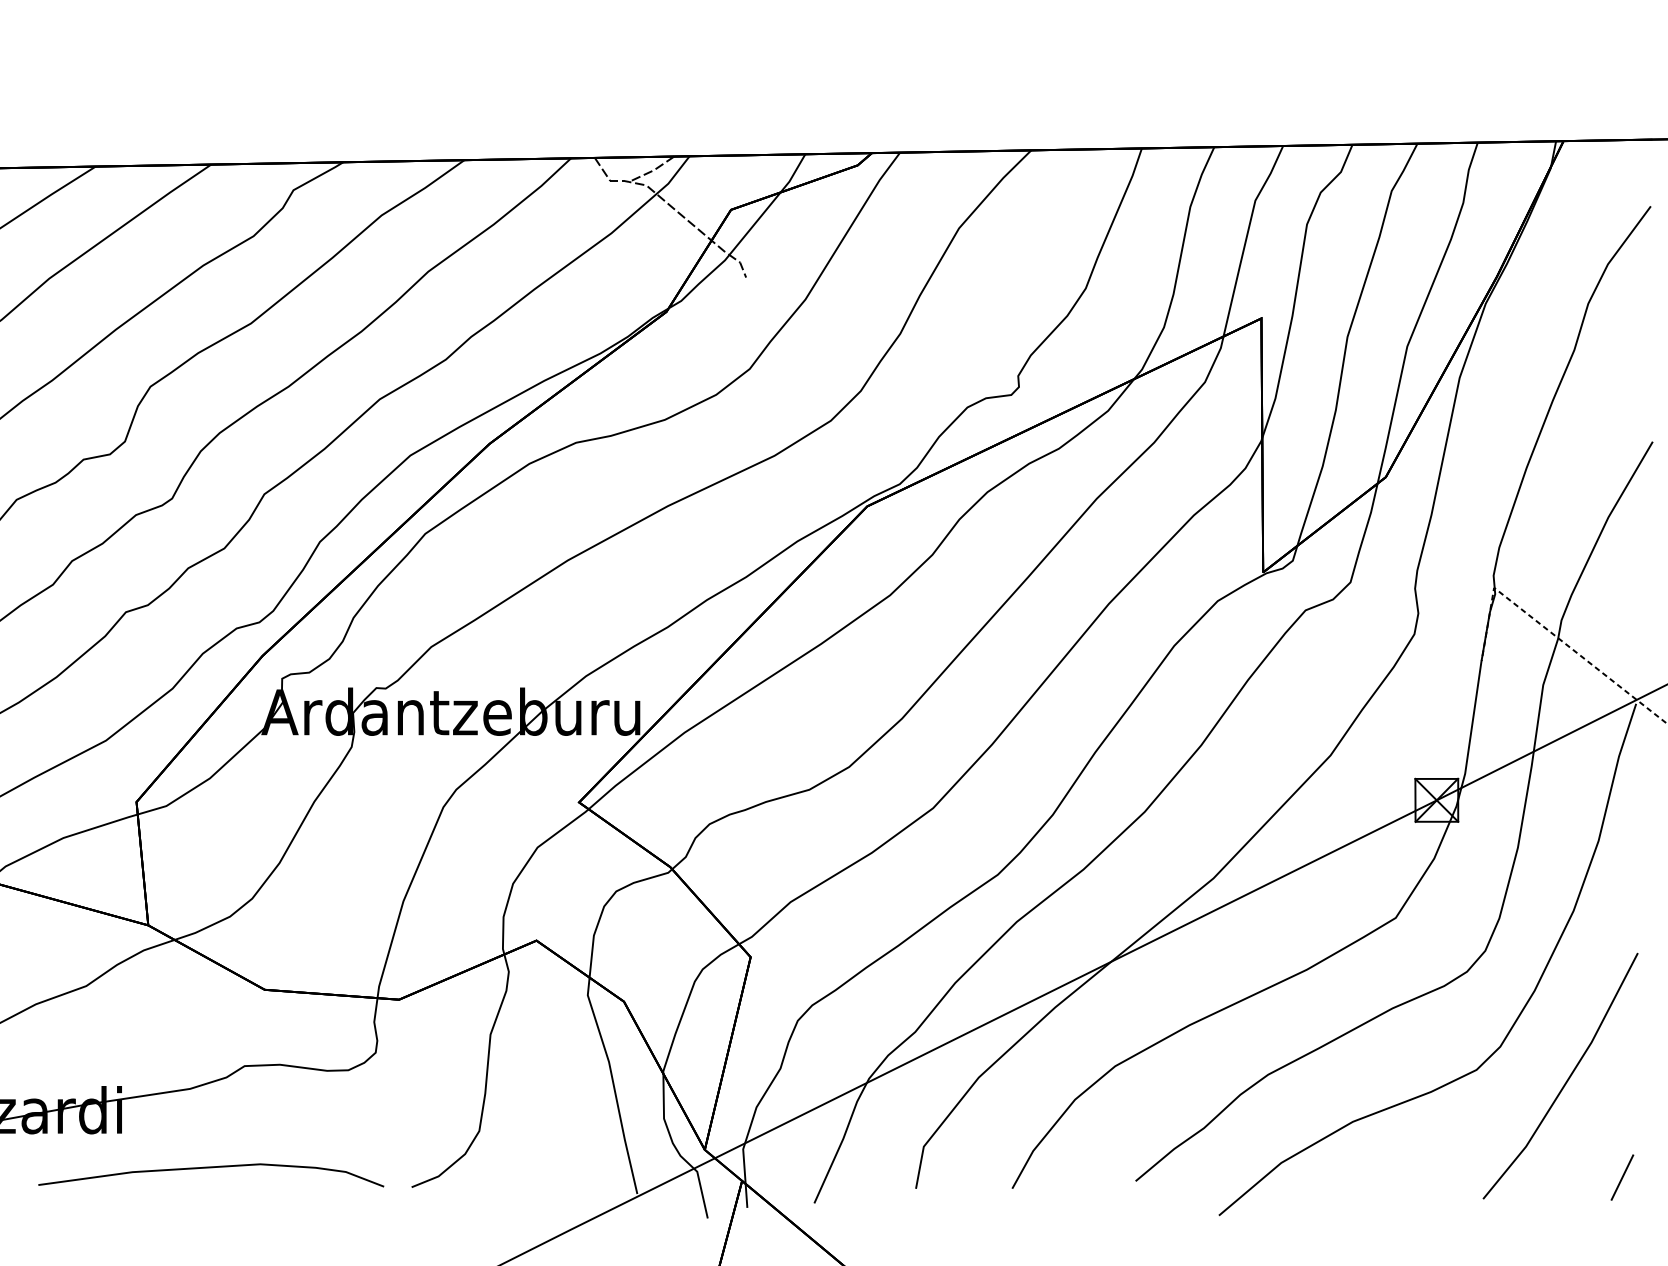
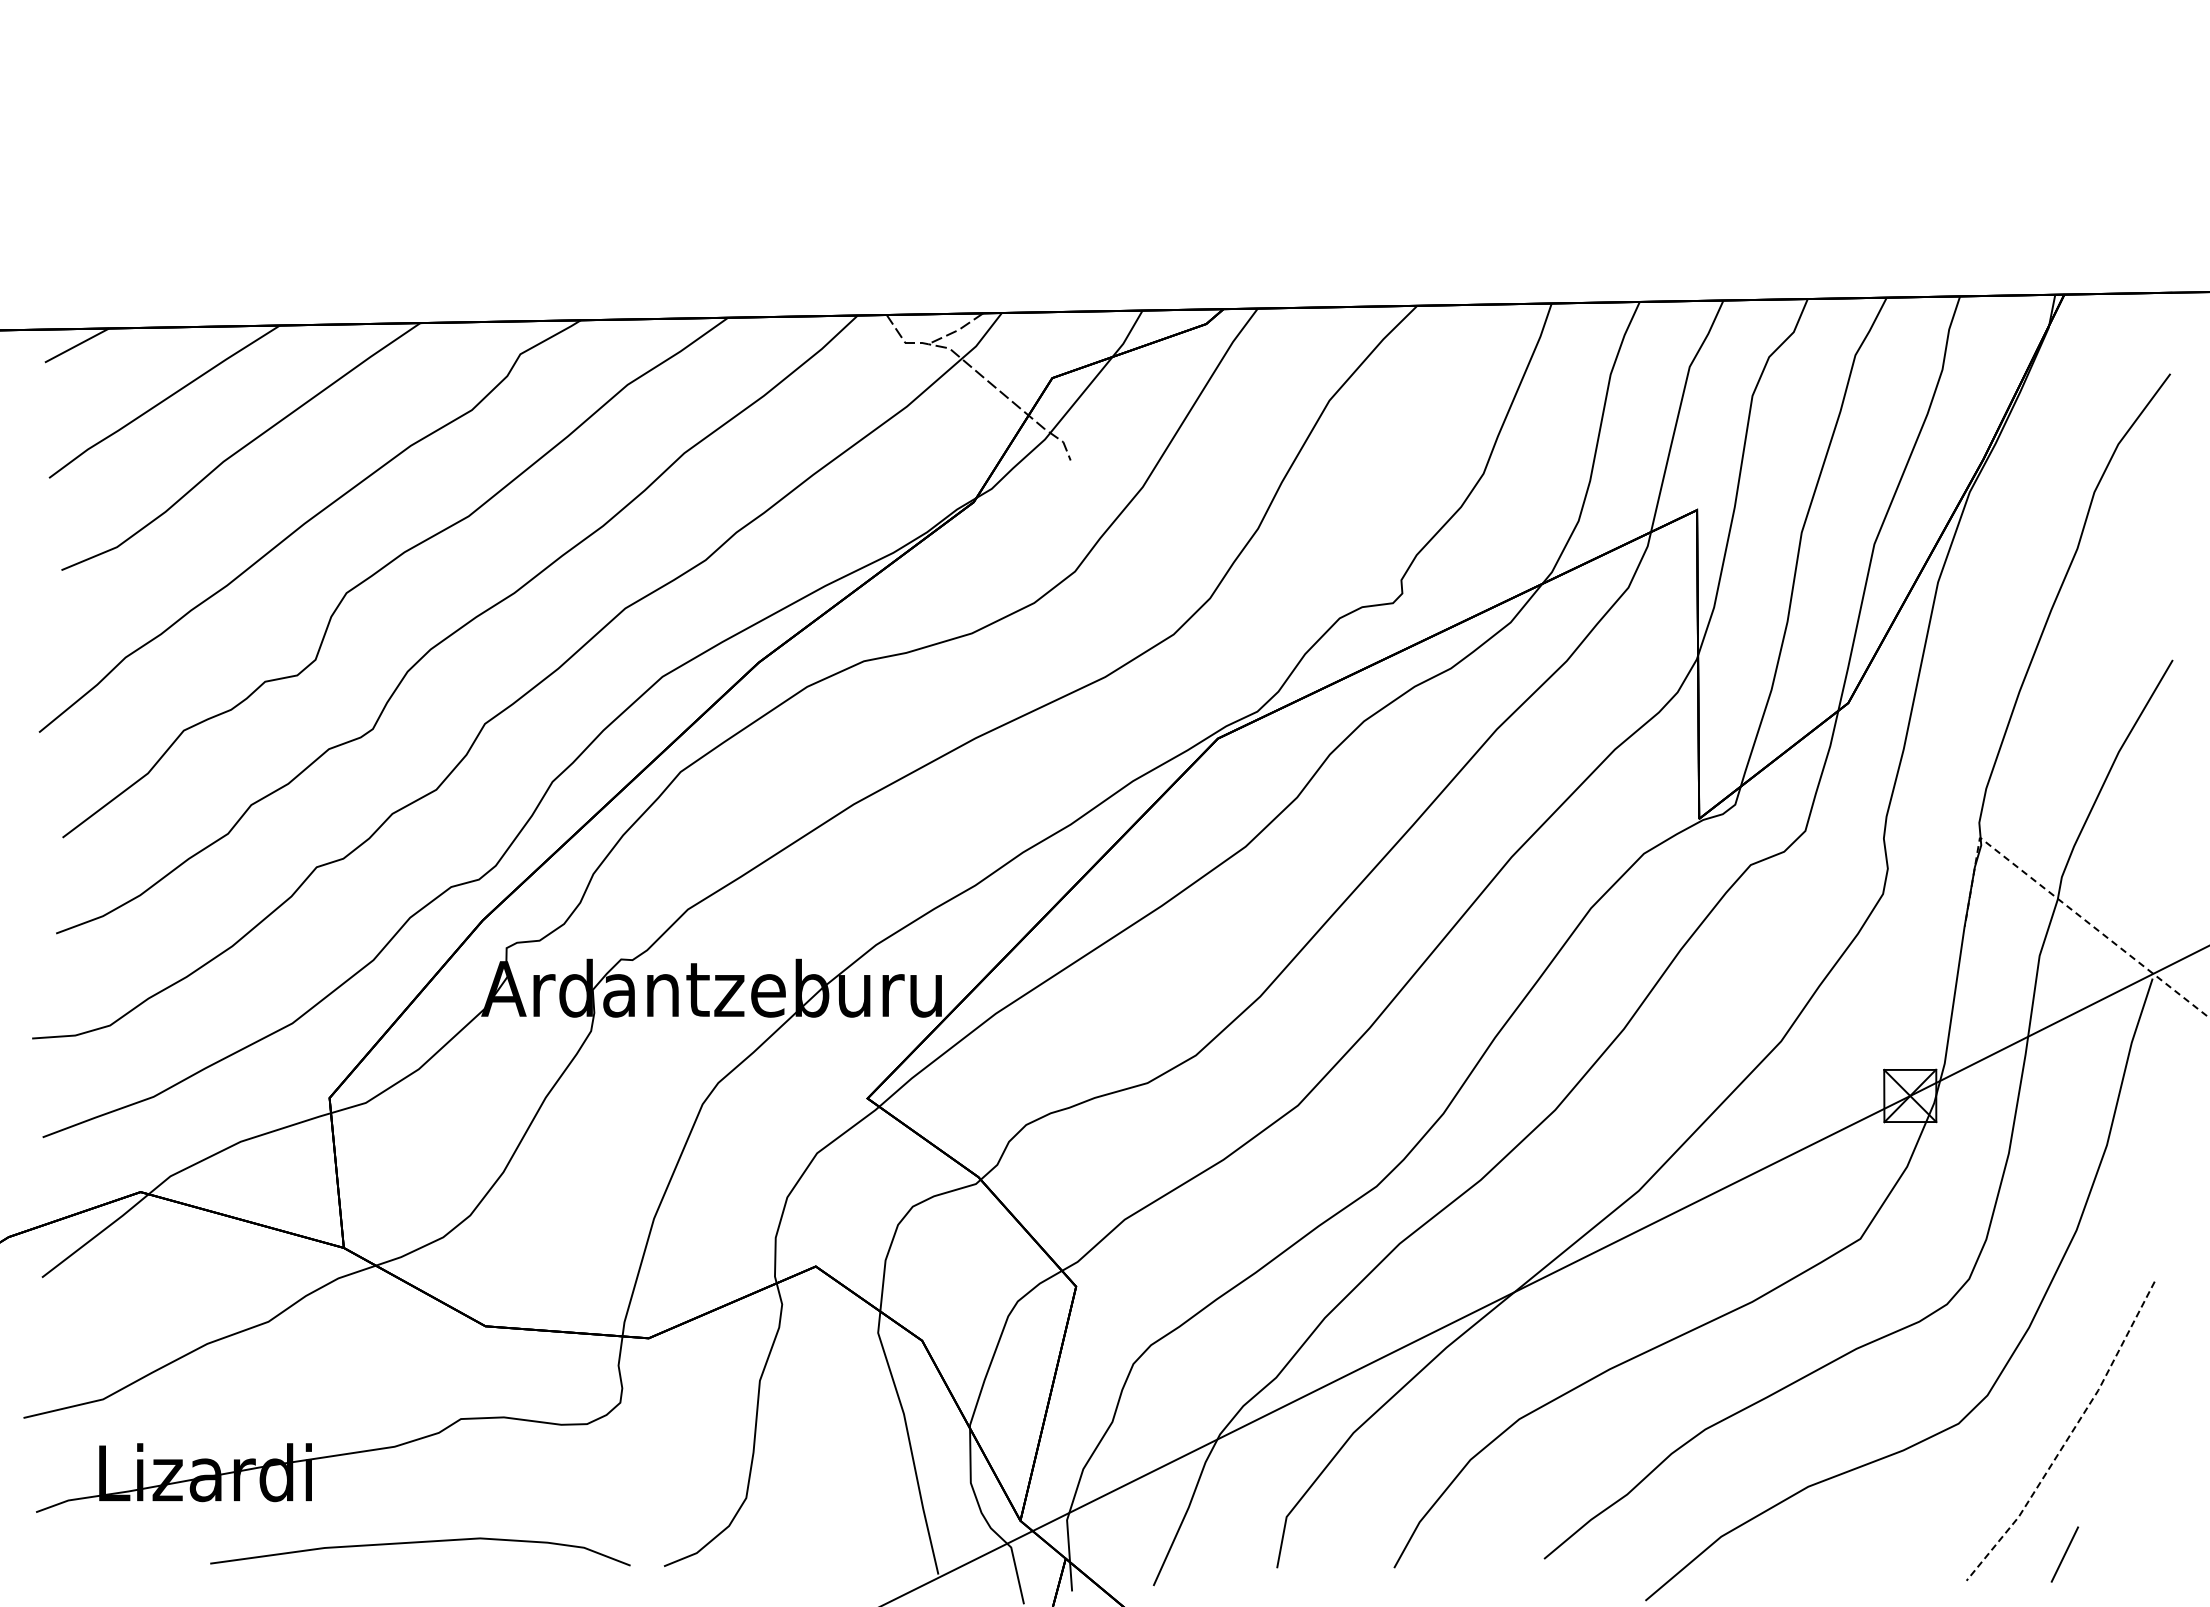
line: (1567, 1080) -> (2069, 1436), solid -> dashed
line: (1622, 1177) -> (2064, 1554), moved

